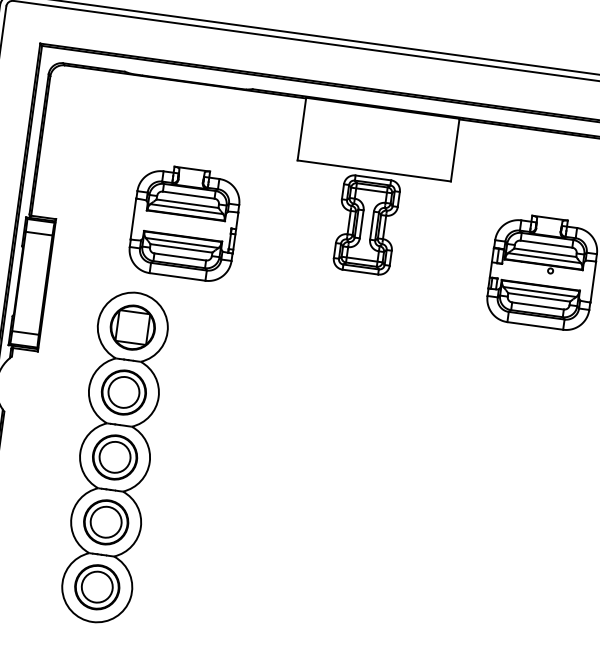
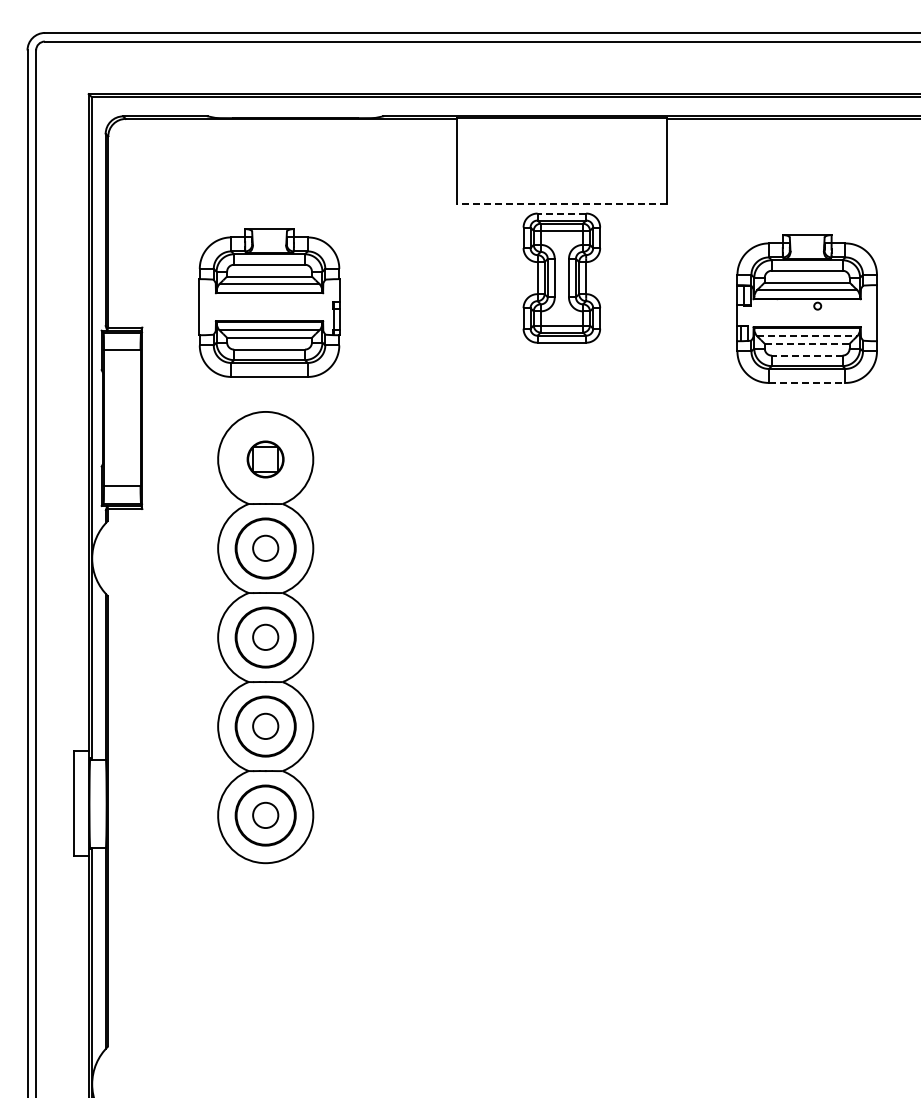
line: (373, 171) -> (561, 204), solid -> dashed
line: (373, 177) -> (561, 213), solid -> dashed
part: (184, 222) -> (269, 302), moved
line: (540, 292) -> (807, 336), solid -> dashed
line: (539, 297) -> (807, 343), solid -> dashed
line: (537, 305) -> (806, 355), solid -> dashed
line: (535, 325) -> (807, 382), solid -> dashed
part: (132, 327) -> (265, 459), size x0.6
circle: (123, 392) -> (265, 548), size x0.6
circle: (114, 457) -> (265, 637), size x0.6
circle: (106, 522) -> (265, 726), size x0.6
circle: (97, 587) -> (265, 815), size x0.6

